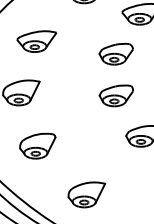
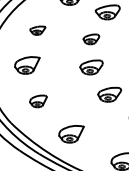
part: (36, 41) -> (37, 30), size x0.6
part: (116, 54) -> (91, 39), size x0.7
part: (37, 146) -> (38, 101), size x0.7

